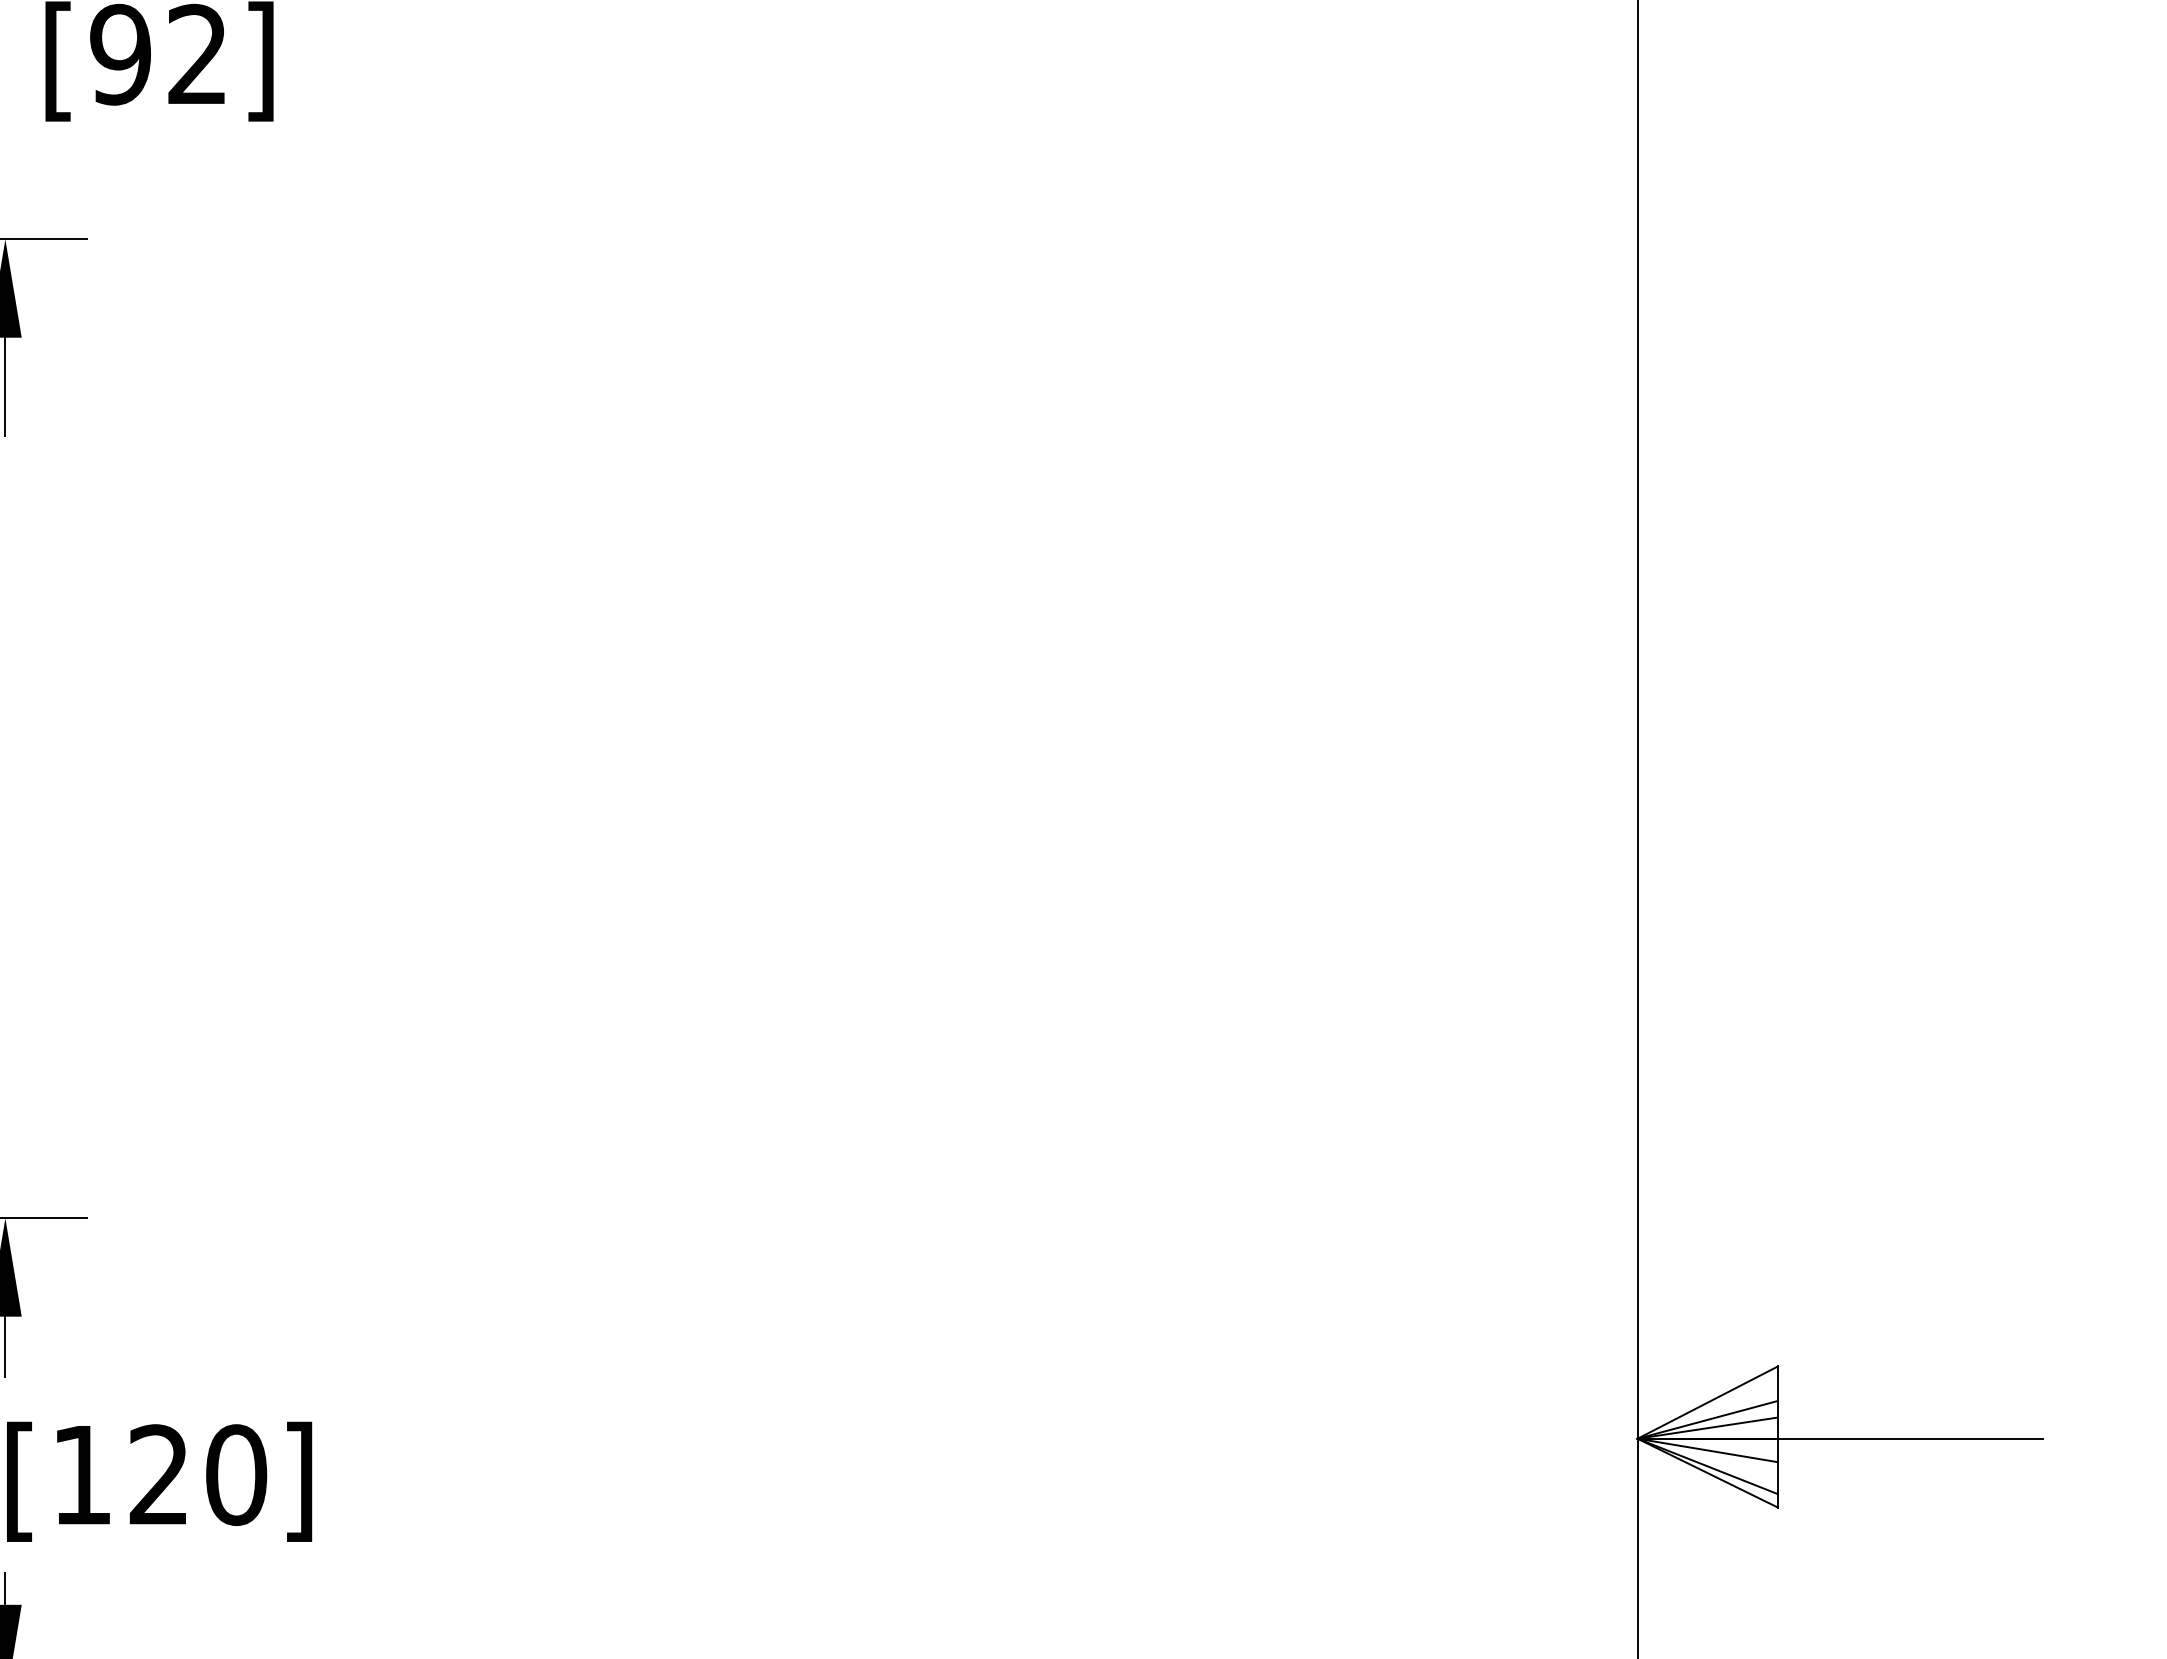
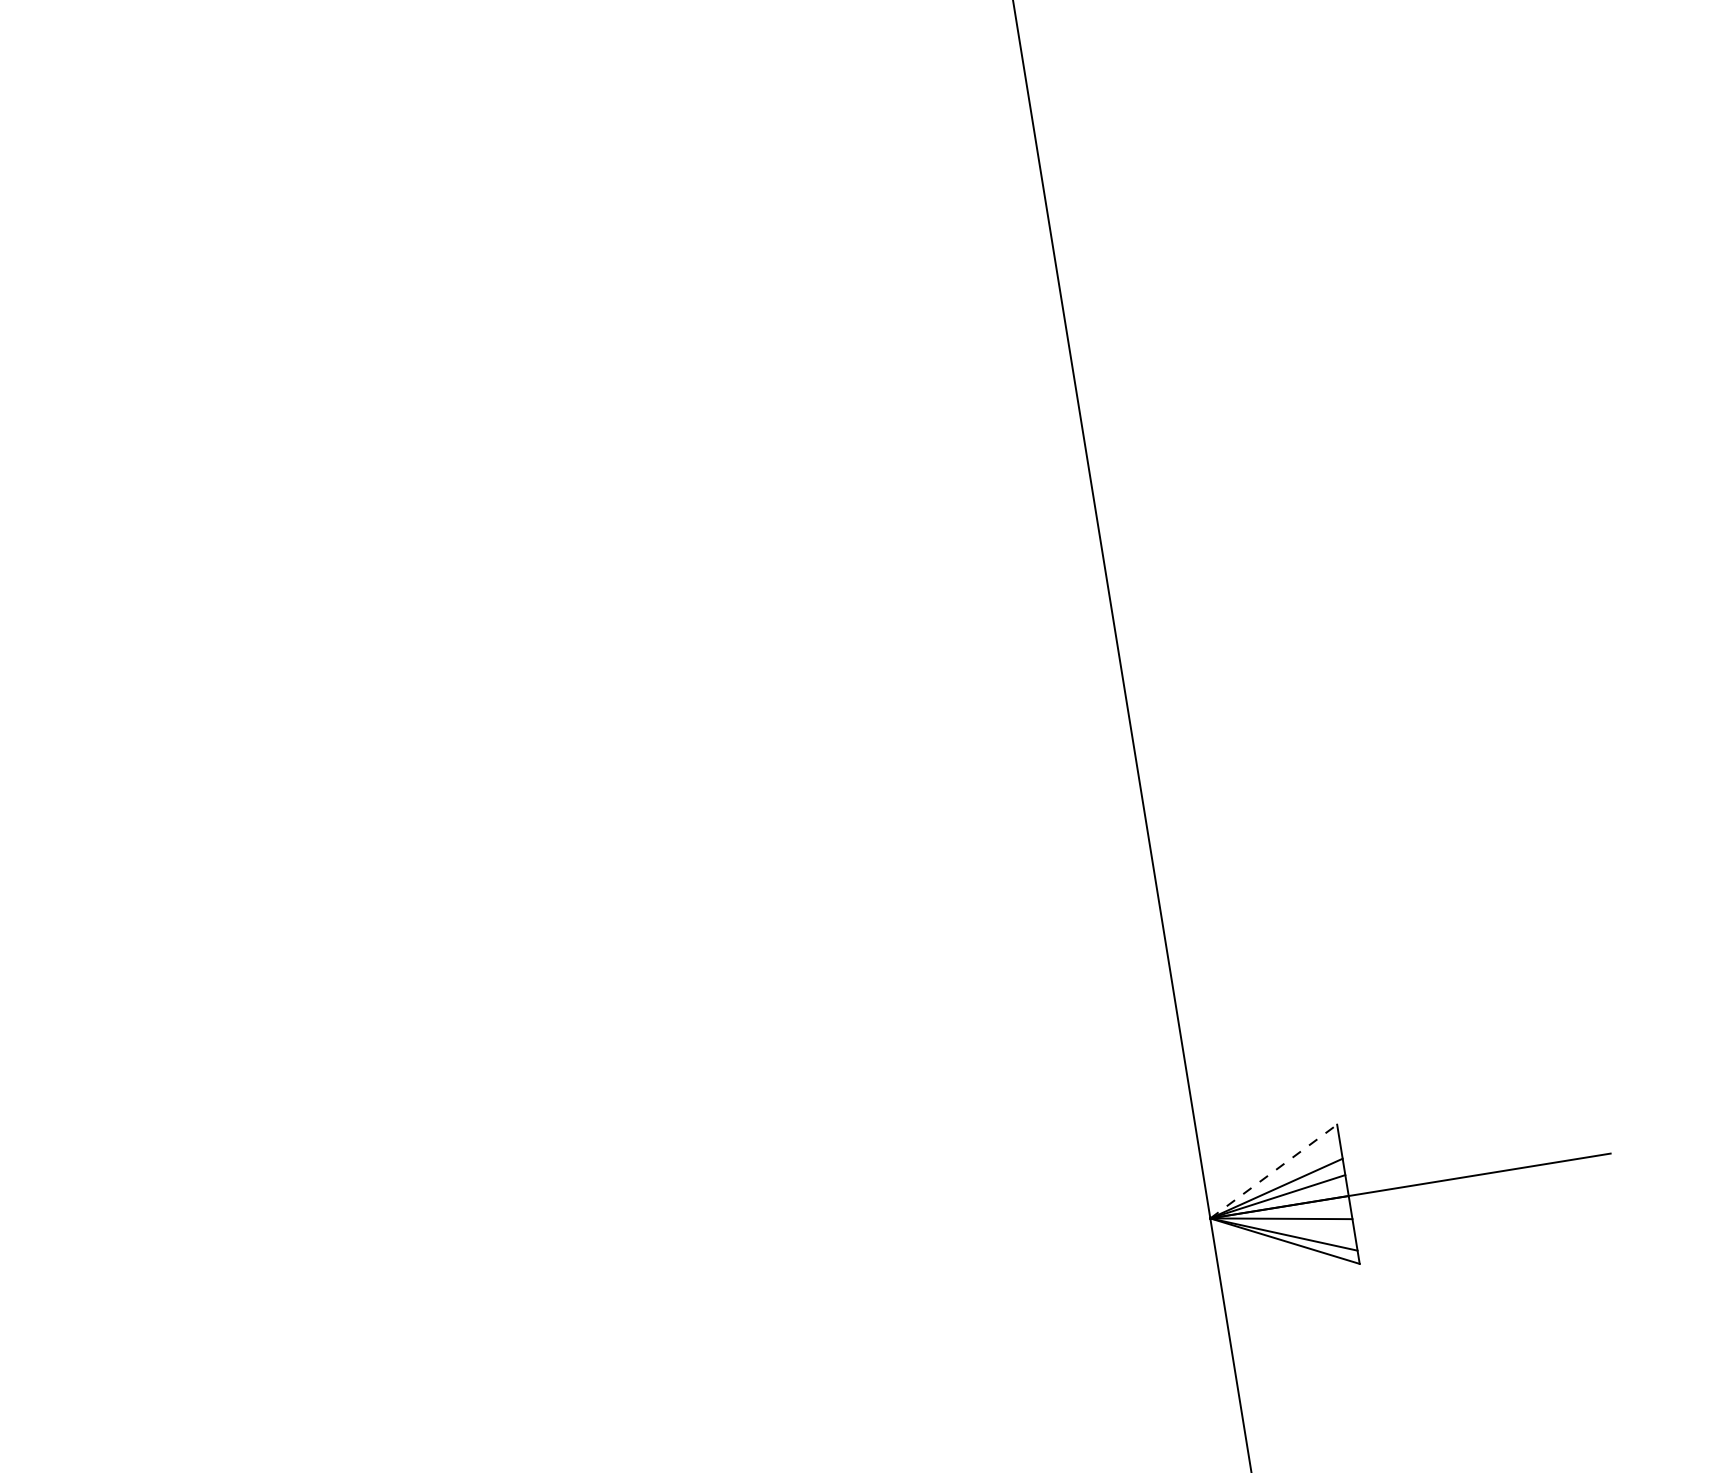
line: (1707, 1402) -> (1273, 1171), solid -> dashed

